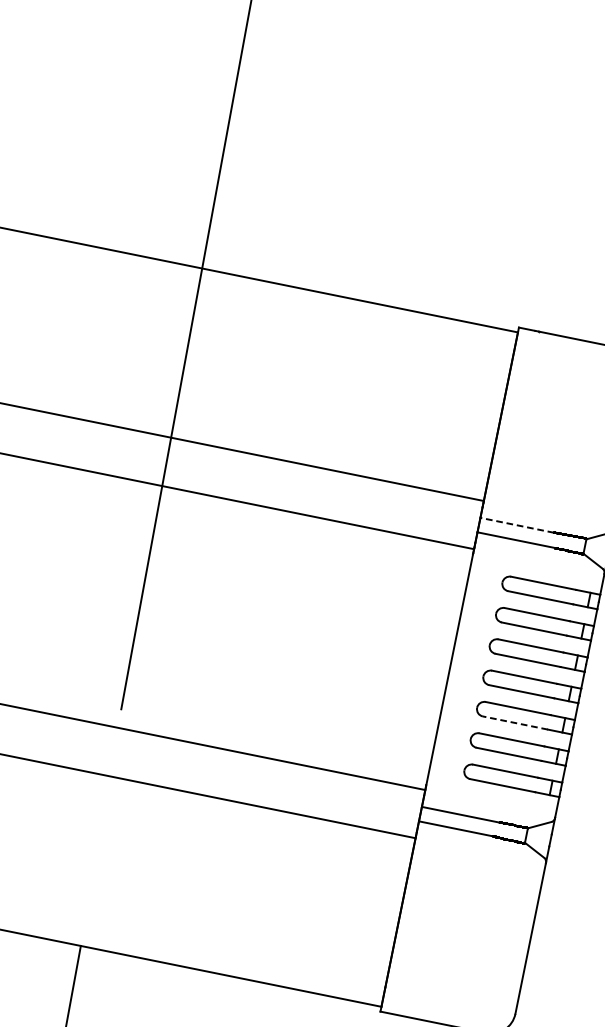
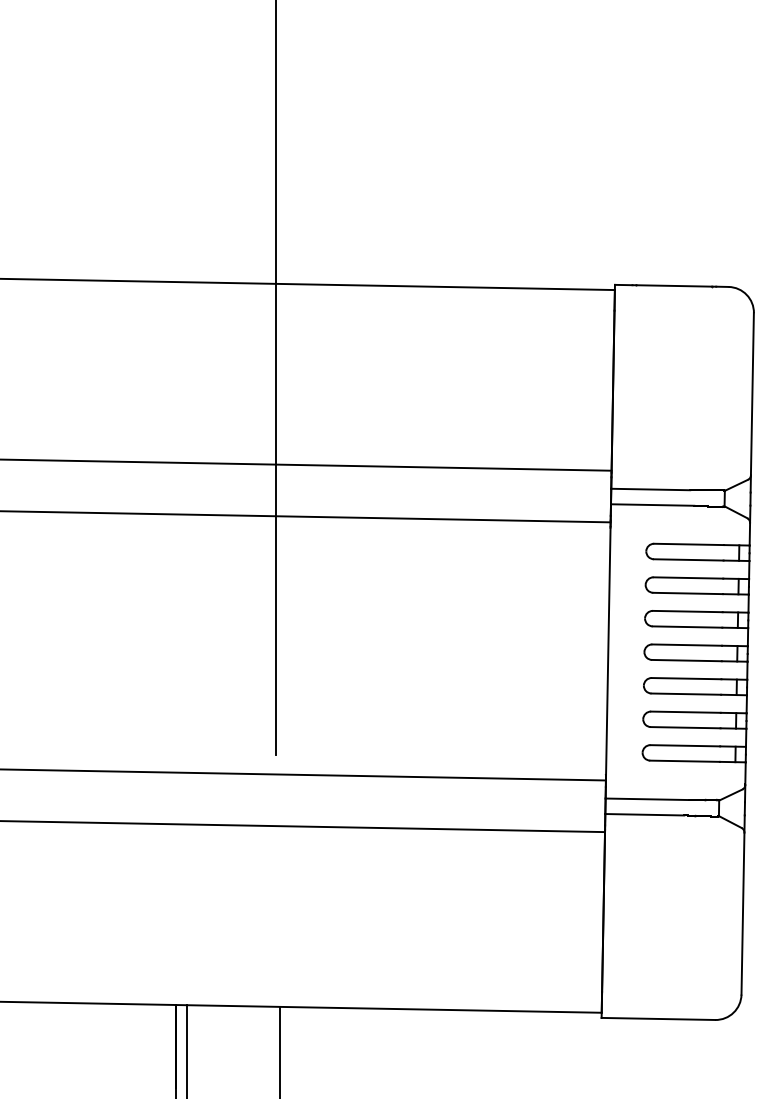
line: (517, 525) -> (650, 489), dashed -> solid
line: (515, 723) -> (686, 694), dashed -> solid

